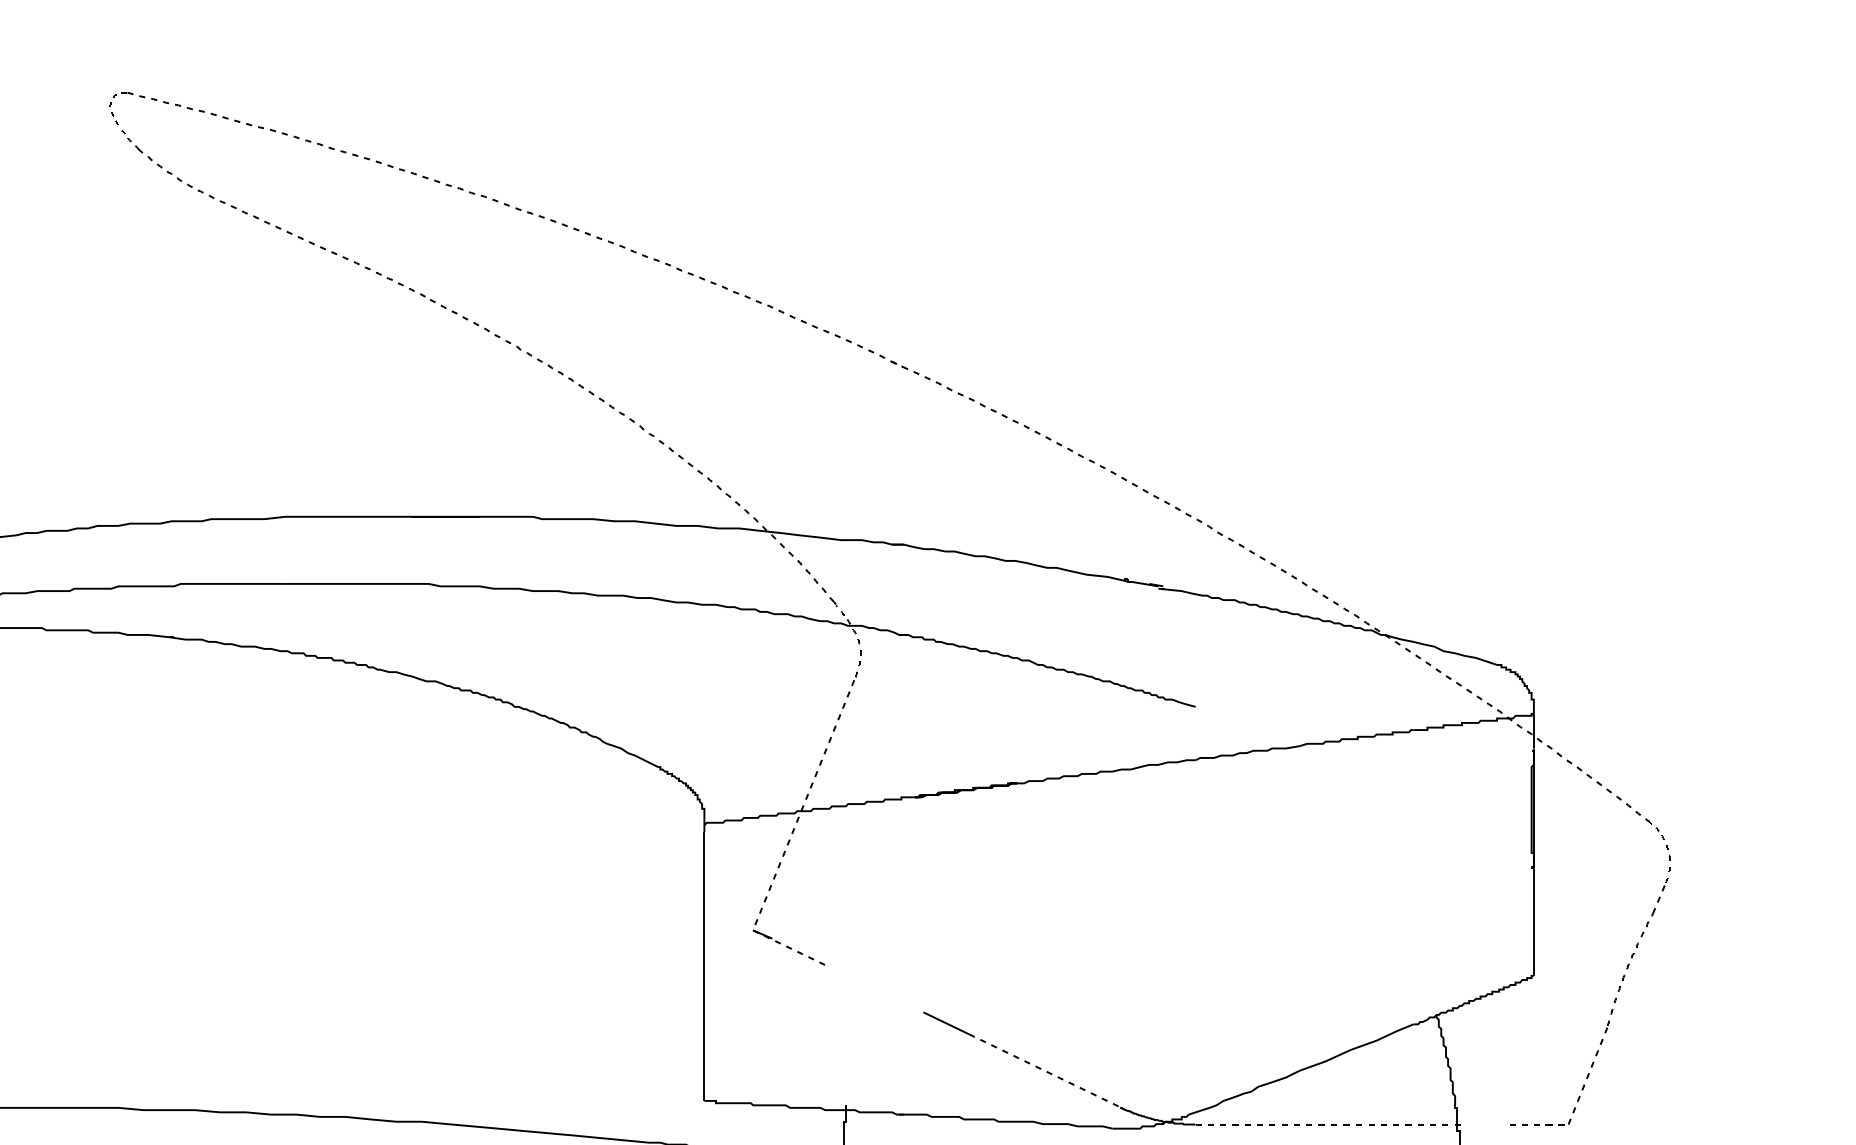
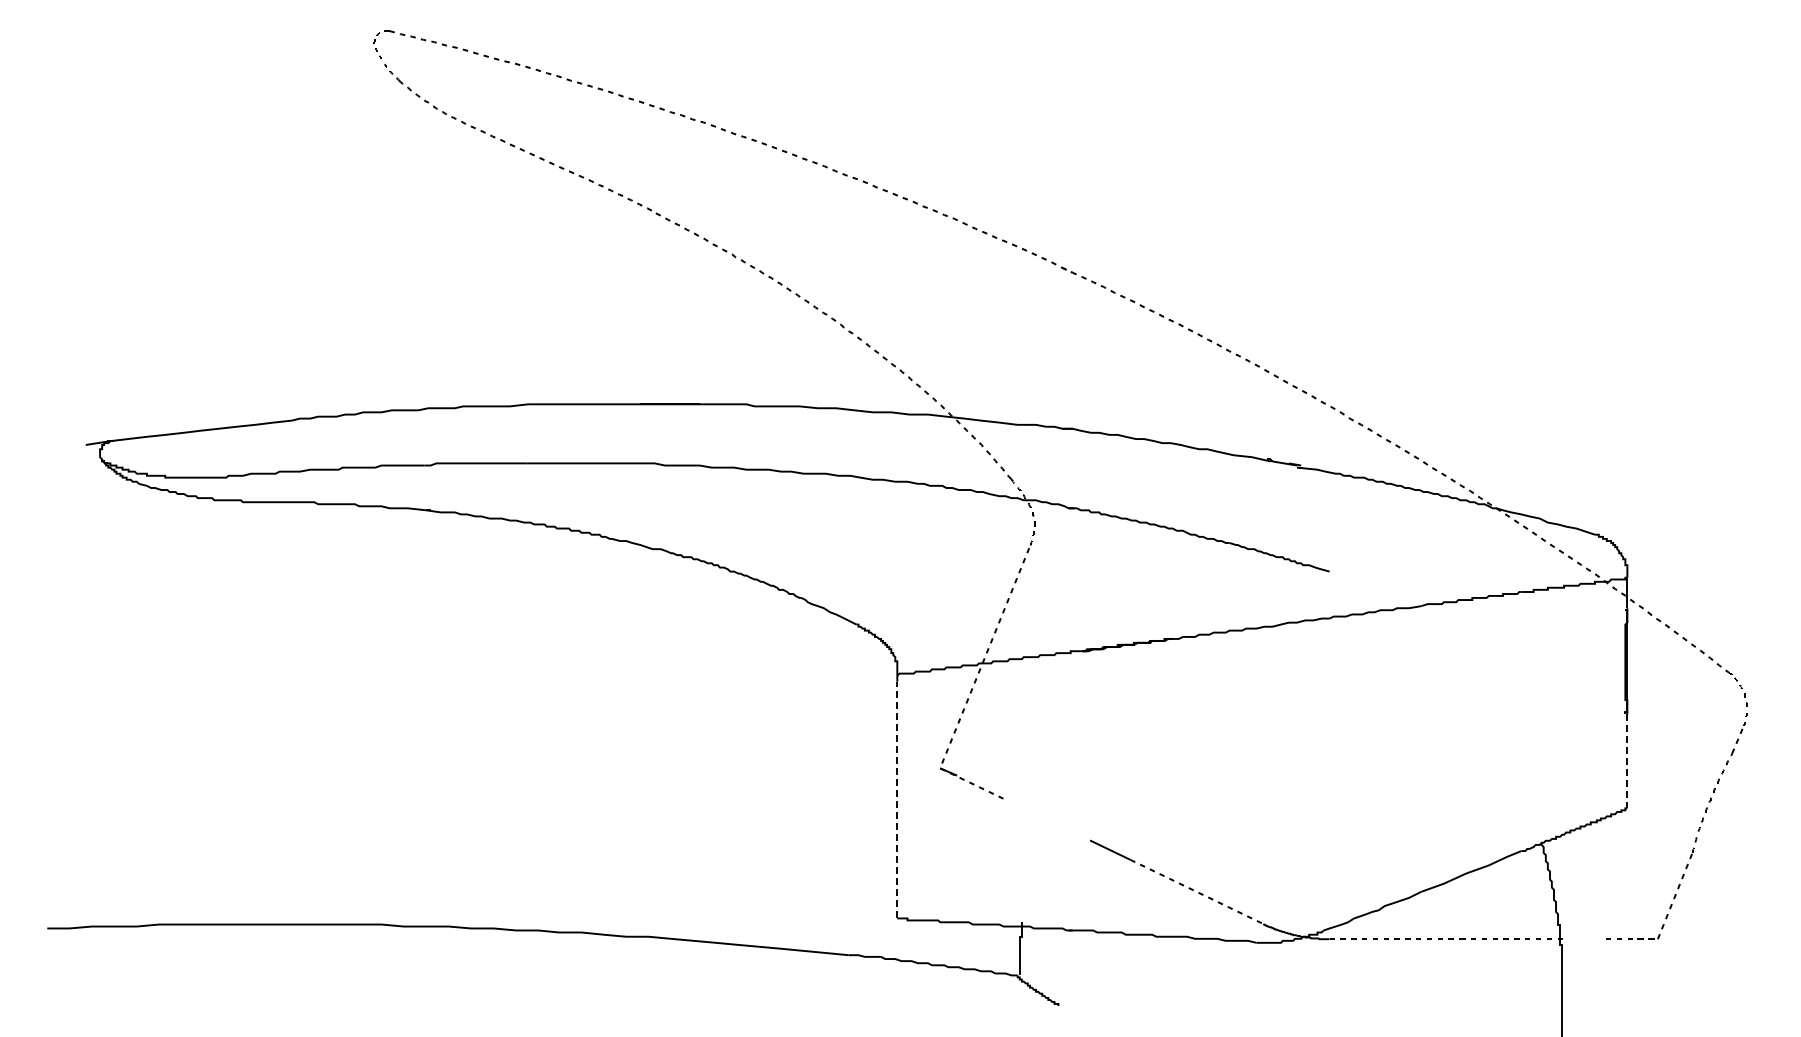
line: (1534, 922) -> (1627, 761), solid -> dashed
line: (704, 965) -> (897, 799), solid -> dashed

